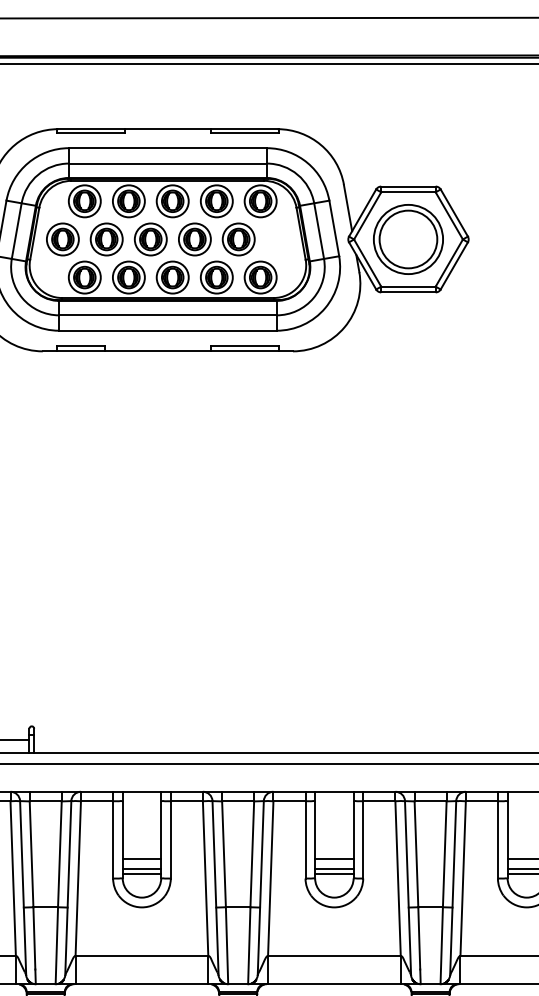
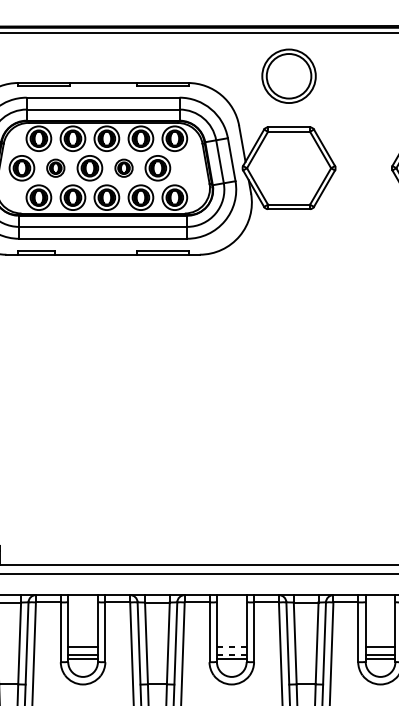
part: (106, 239) -> (55, 168), size x0.7
part: (194, 239) -> (123, 168), size x0.7
part: (408, 239) -> (289, 76), moved
line: (333, 859) -> (231, 647), solid -> dashed
line: (333, 868) -> (231, 654), solid -> dashed

